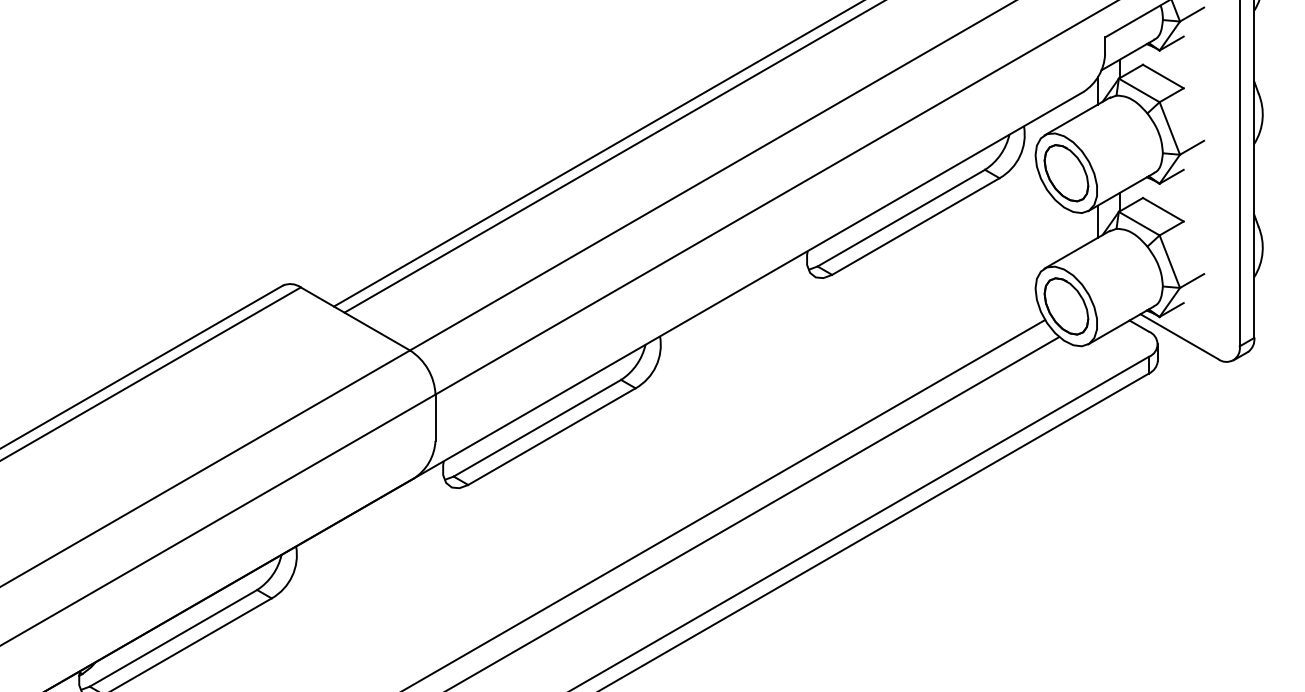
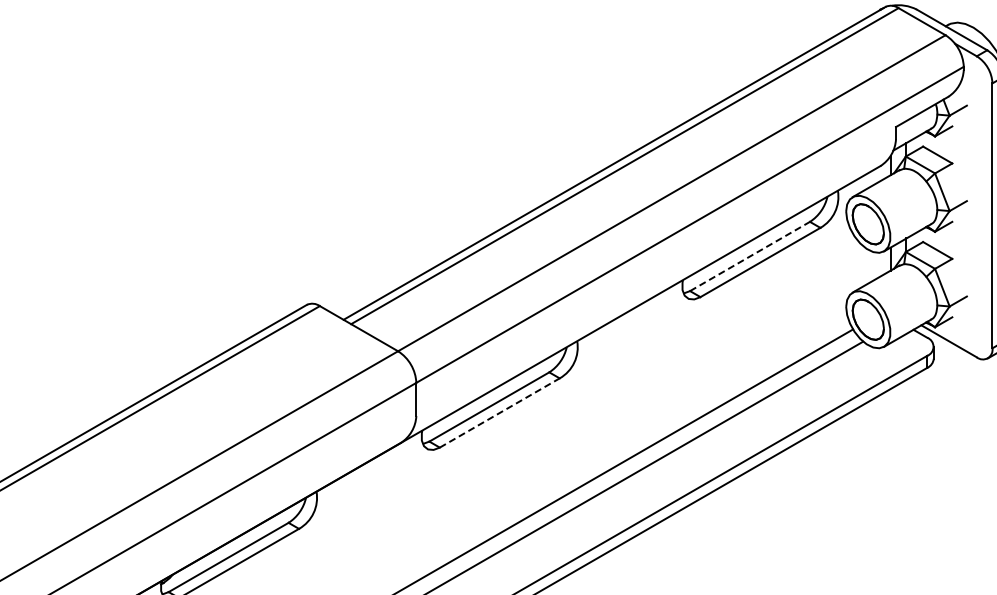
line: (901, 218) -> (750, 256), solid -> dashed
line: (552, 435) -> (500, 412), solid -> dashed

